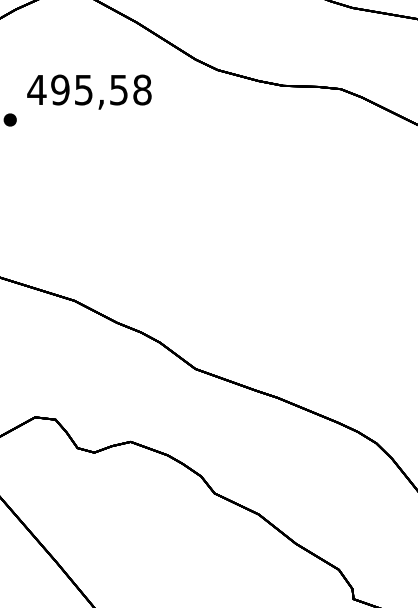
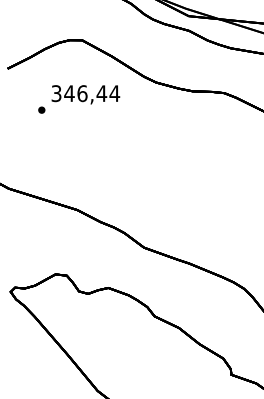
text: (89, 89) -> (85, 93), 495,58 -> 346,44

